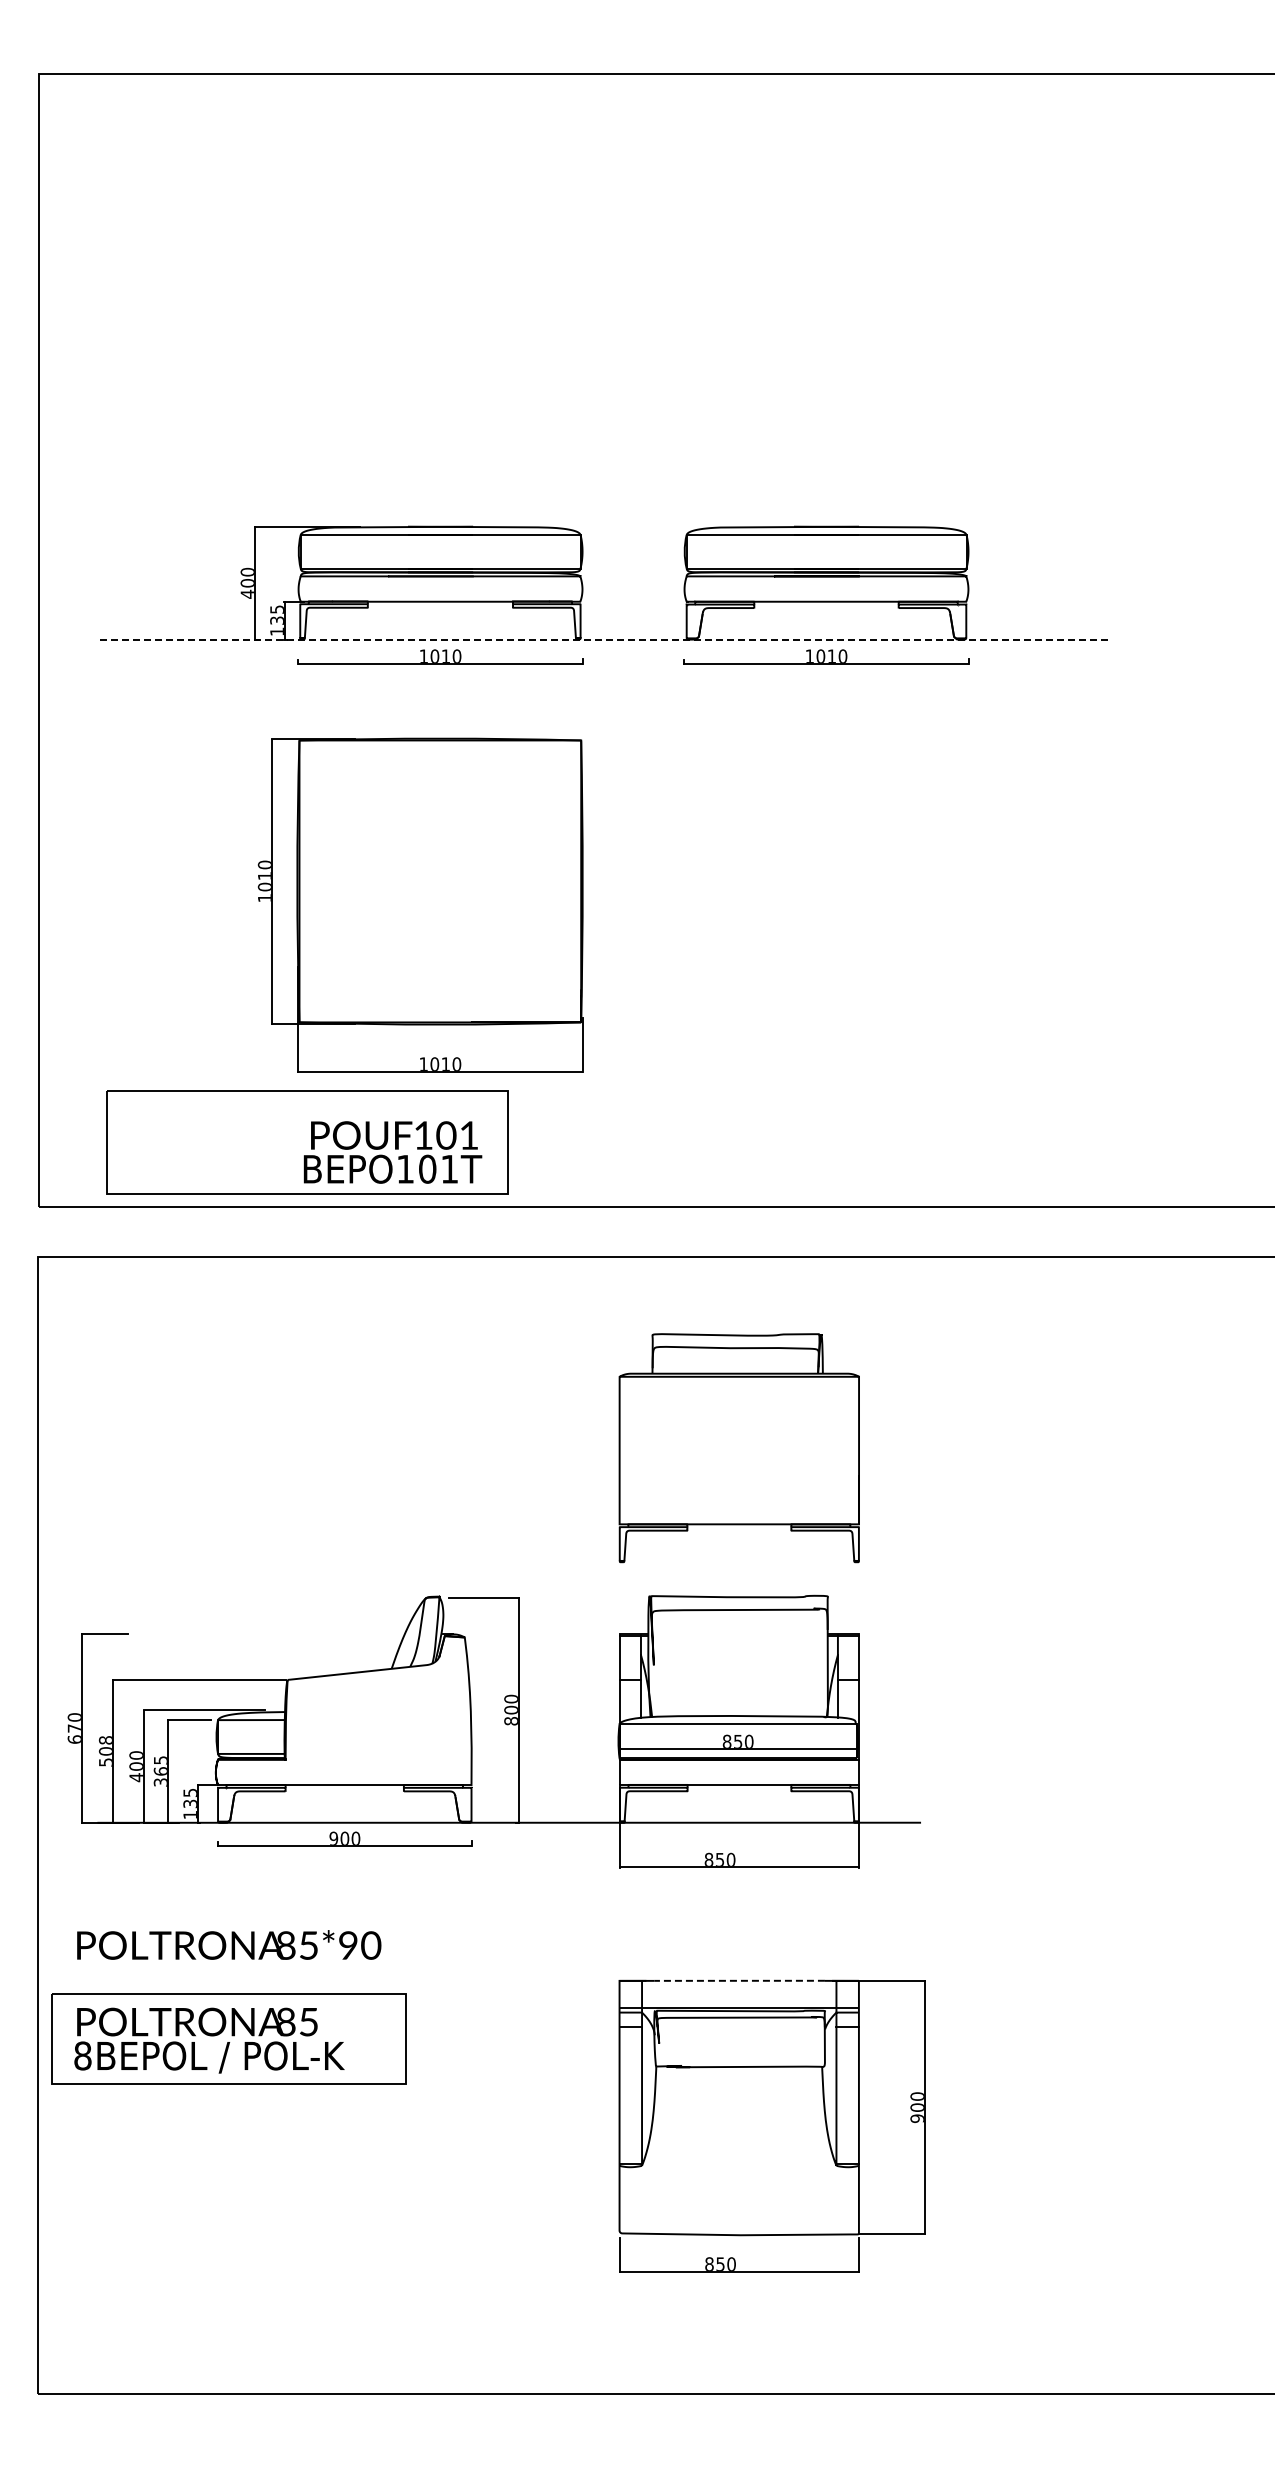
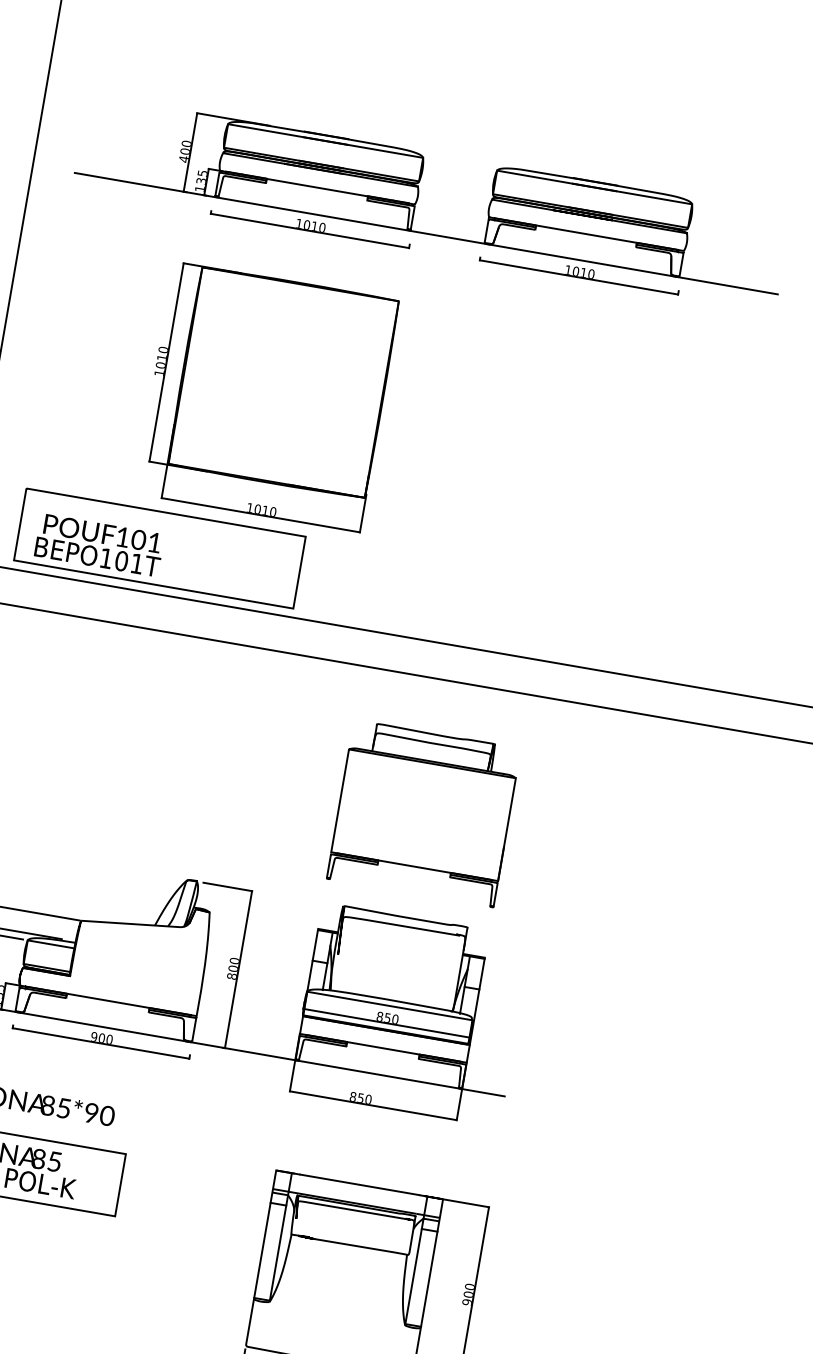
line: (602, 639) -> (425, 233), dashed -> solid
text: (392, 1152) -> (99, 545), moved
line: (739, 1980) -> (359, 1184), dashed -> solid

